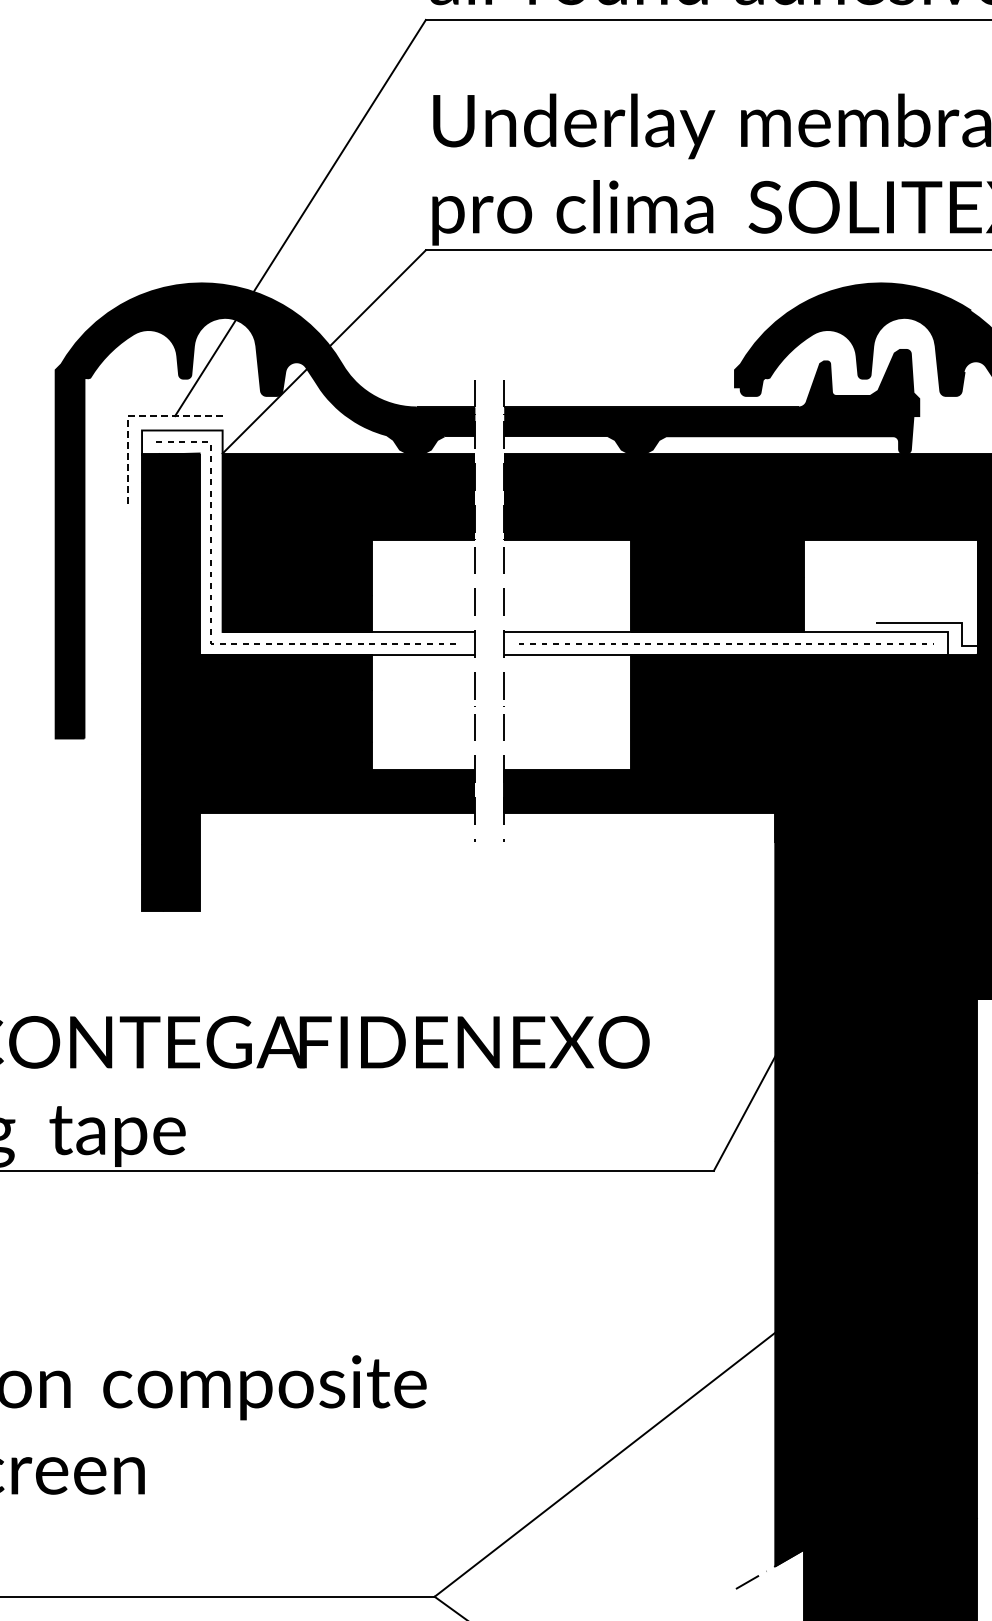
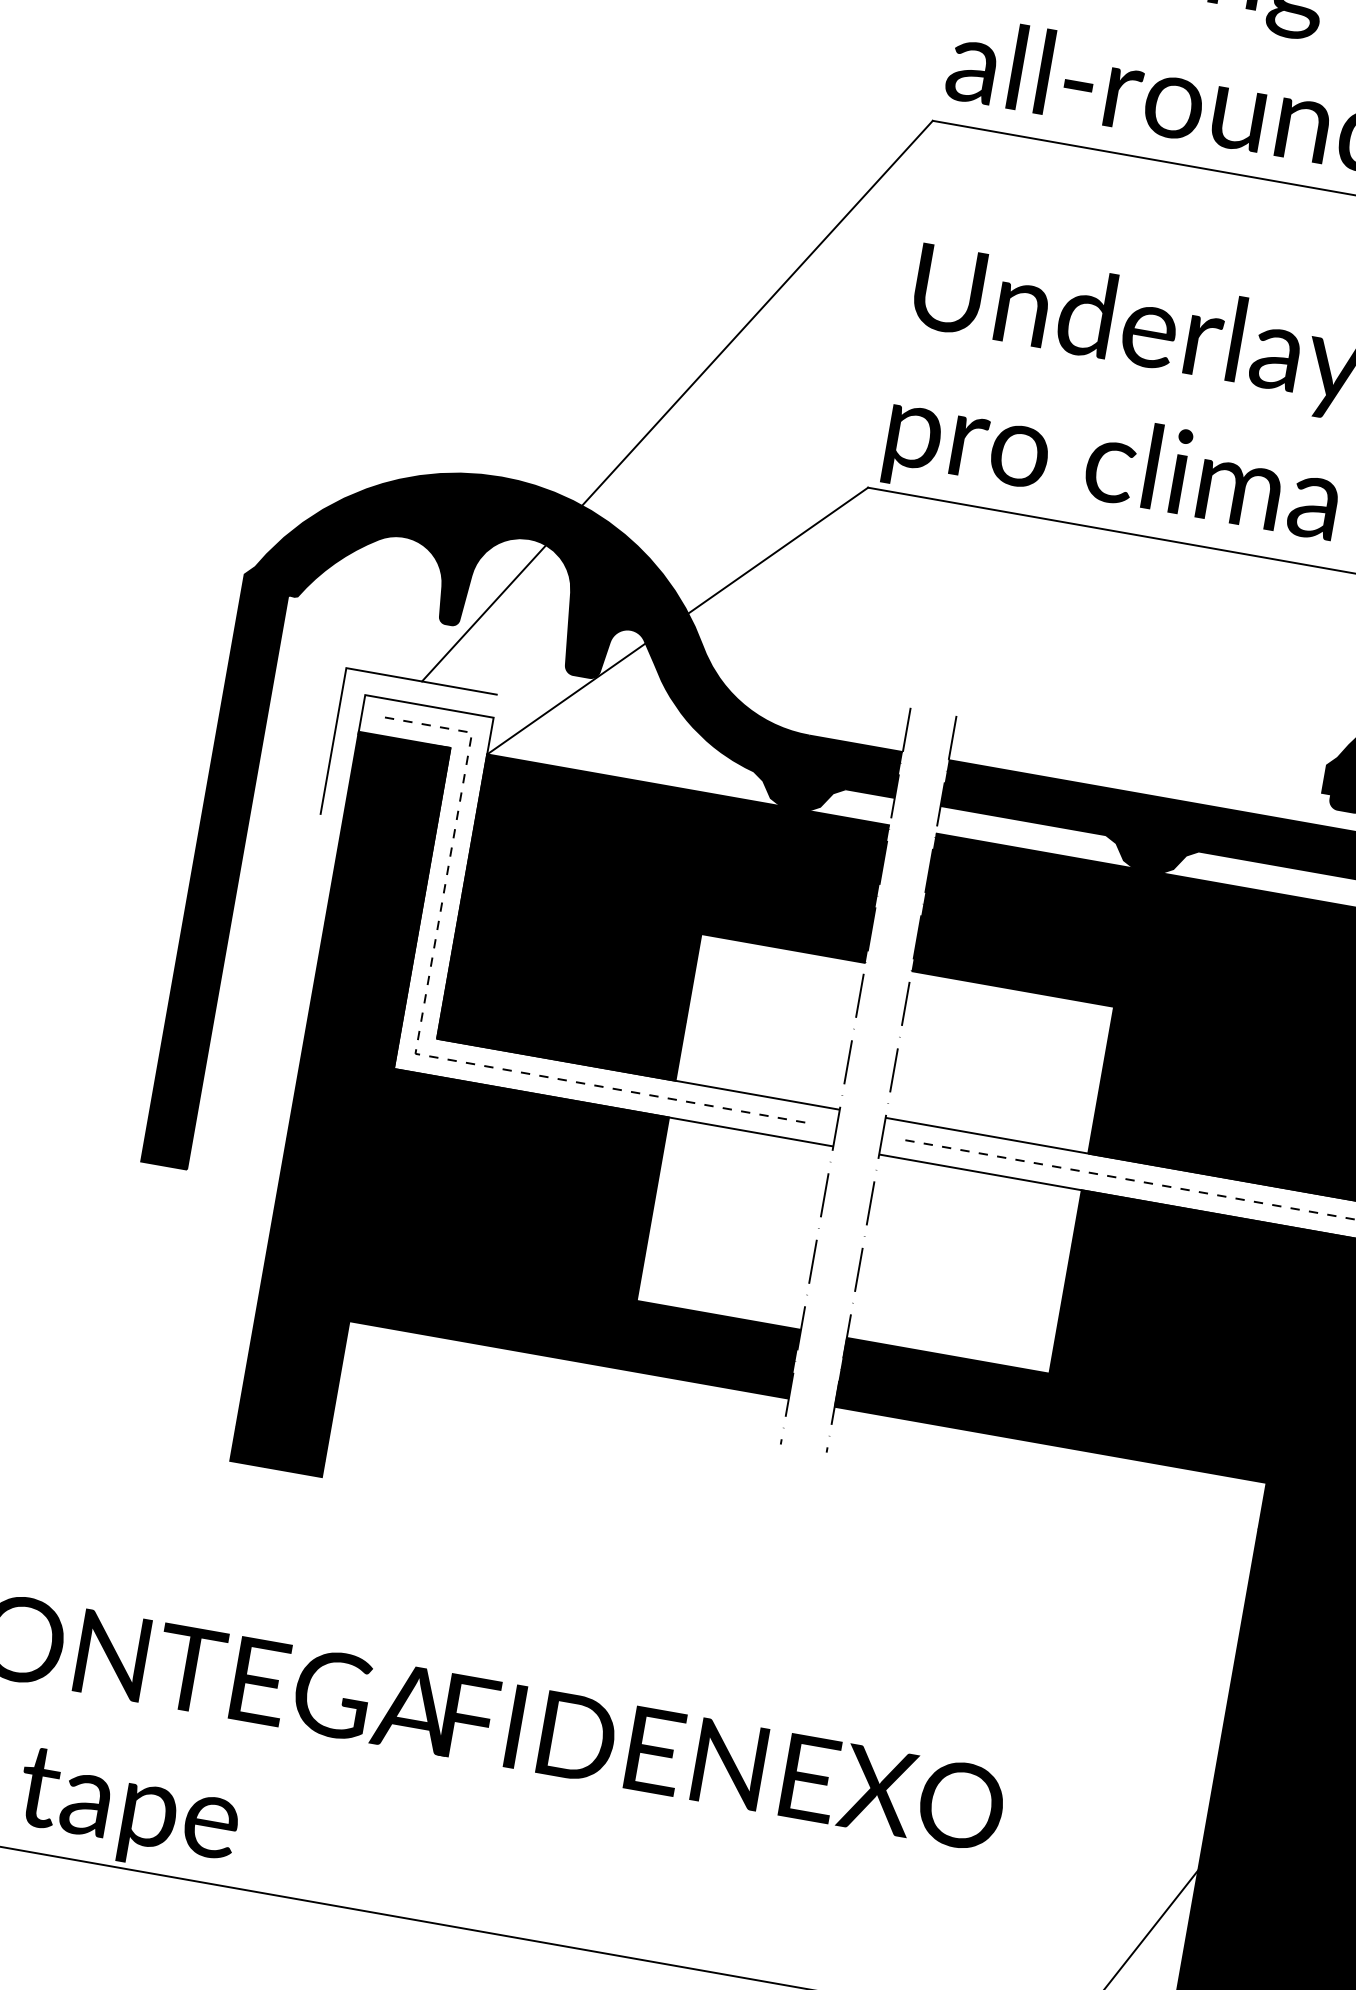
line: (127, 416) -> (346, 668), dashed -> solid

